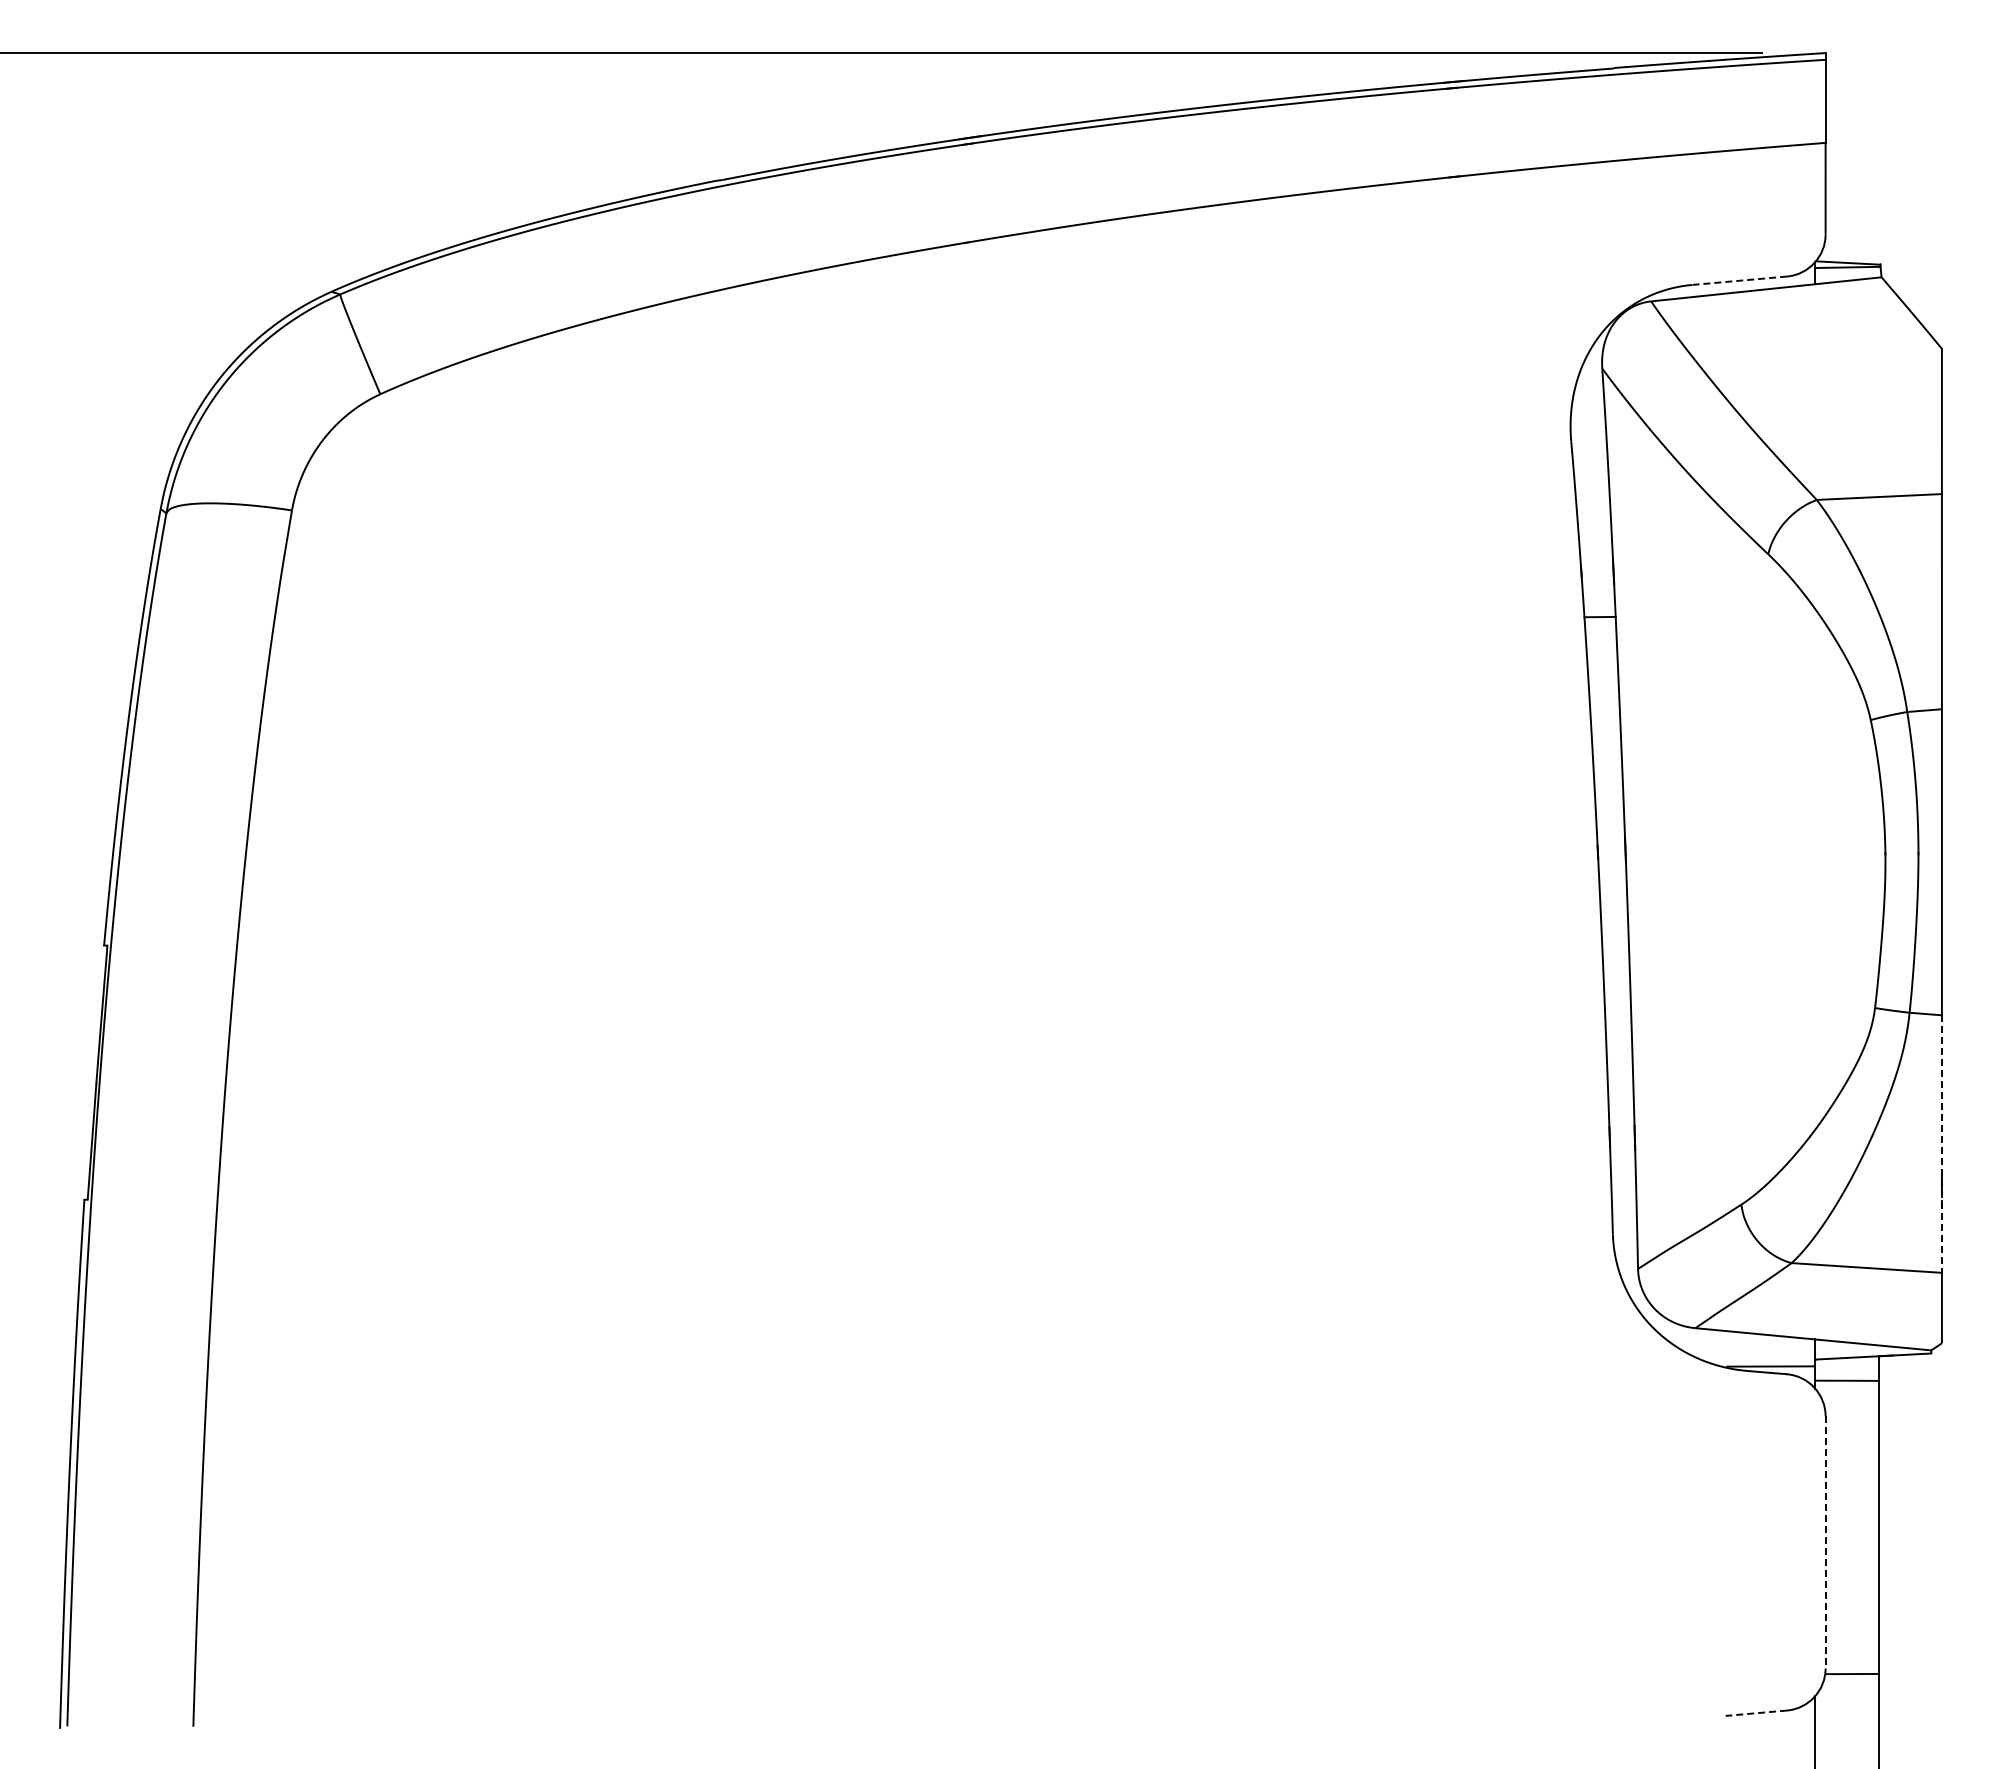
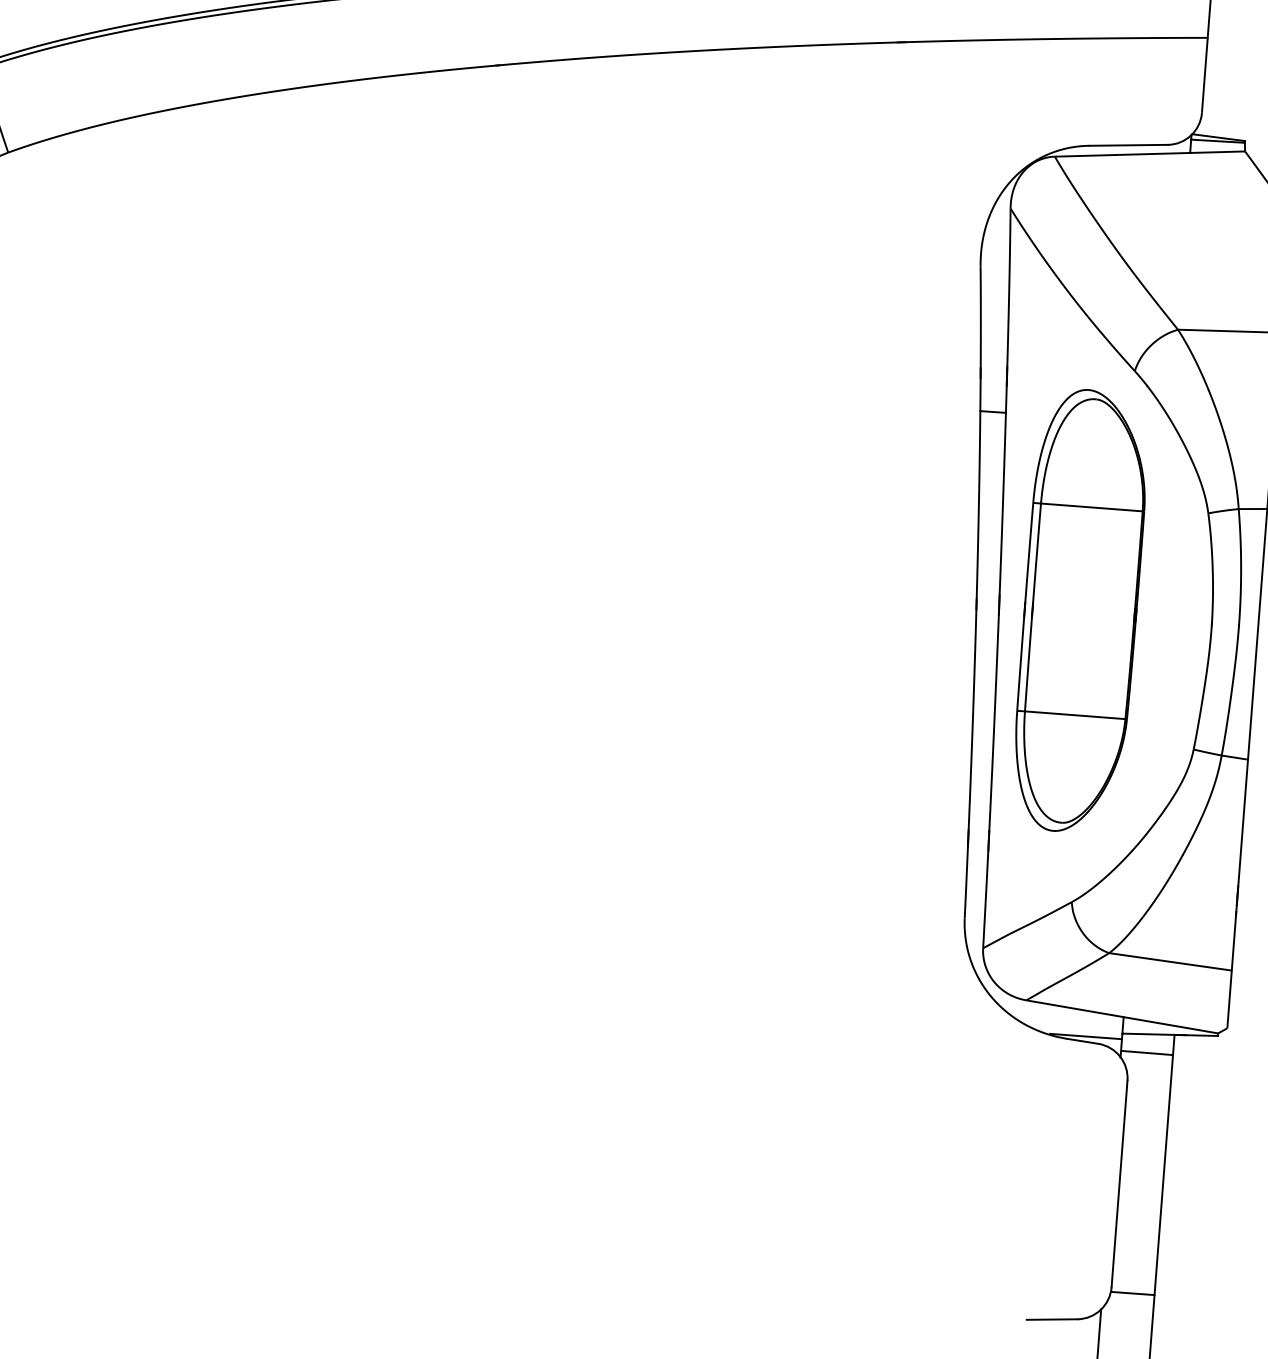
line: (1739, 280) -> (1128, 145), dashed -> solid
part: (1724, 850) -> (1080, 610), added
line: (1941, 1144) -> (1239, 865), dashed -> solid
line: (1825, 1542) -> (1119, 1184), dashed -> solid
line: (1756, 1713) -> (1052, 1319), dashed -> solid

